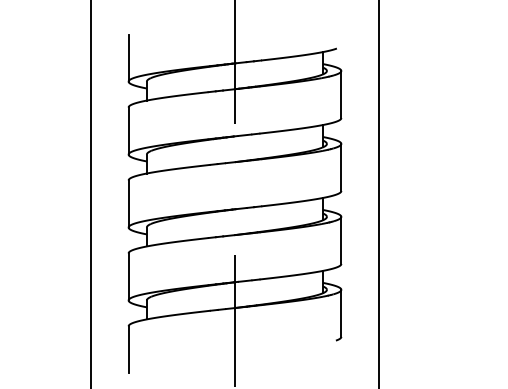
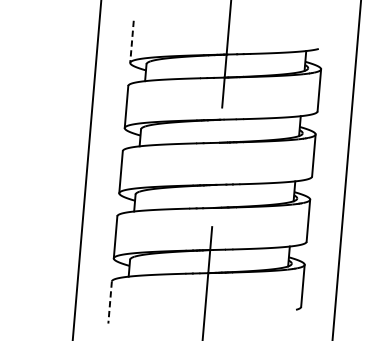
line: (128, 58) -> (131, 42), solid -> dashed
line: (128, 349) -> (110, 302), solid -> dashed

